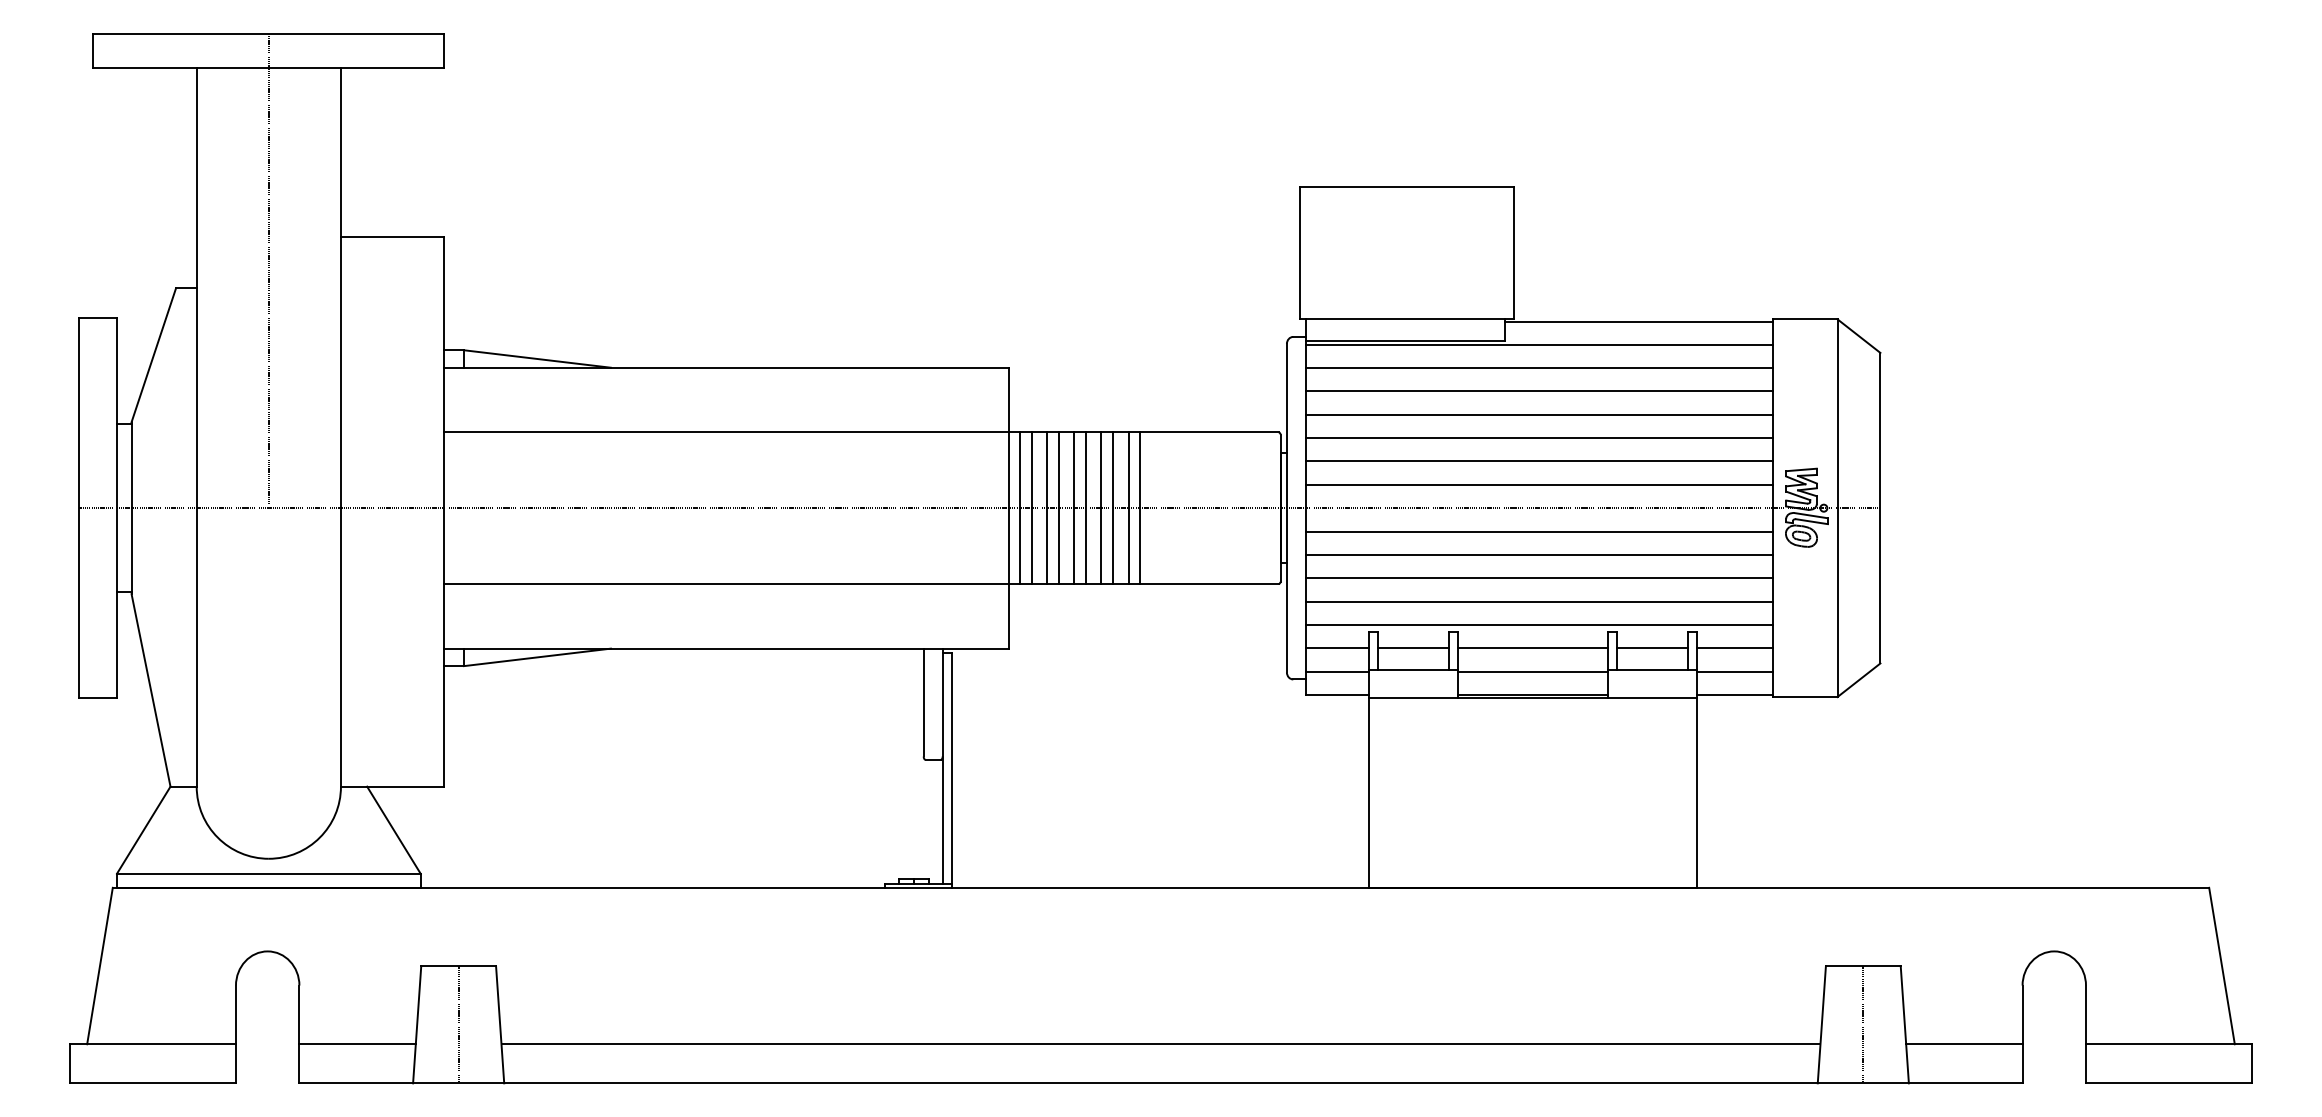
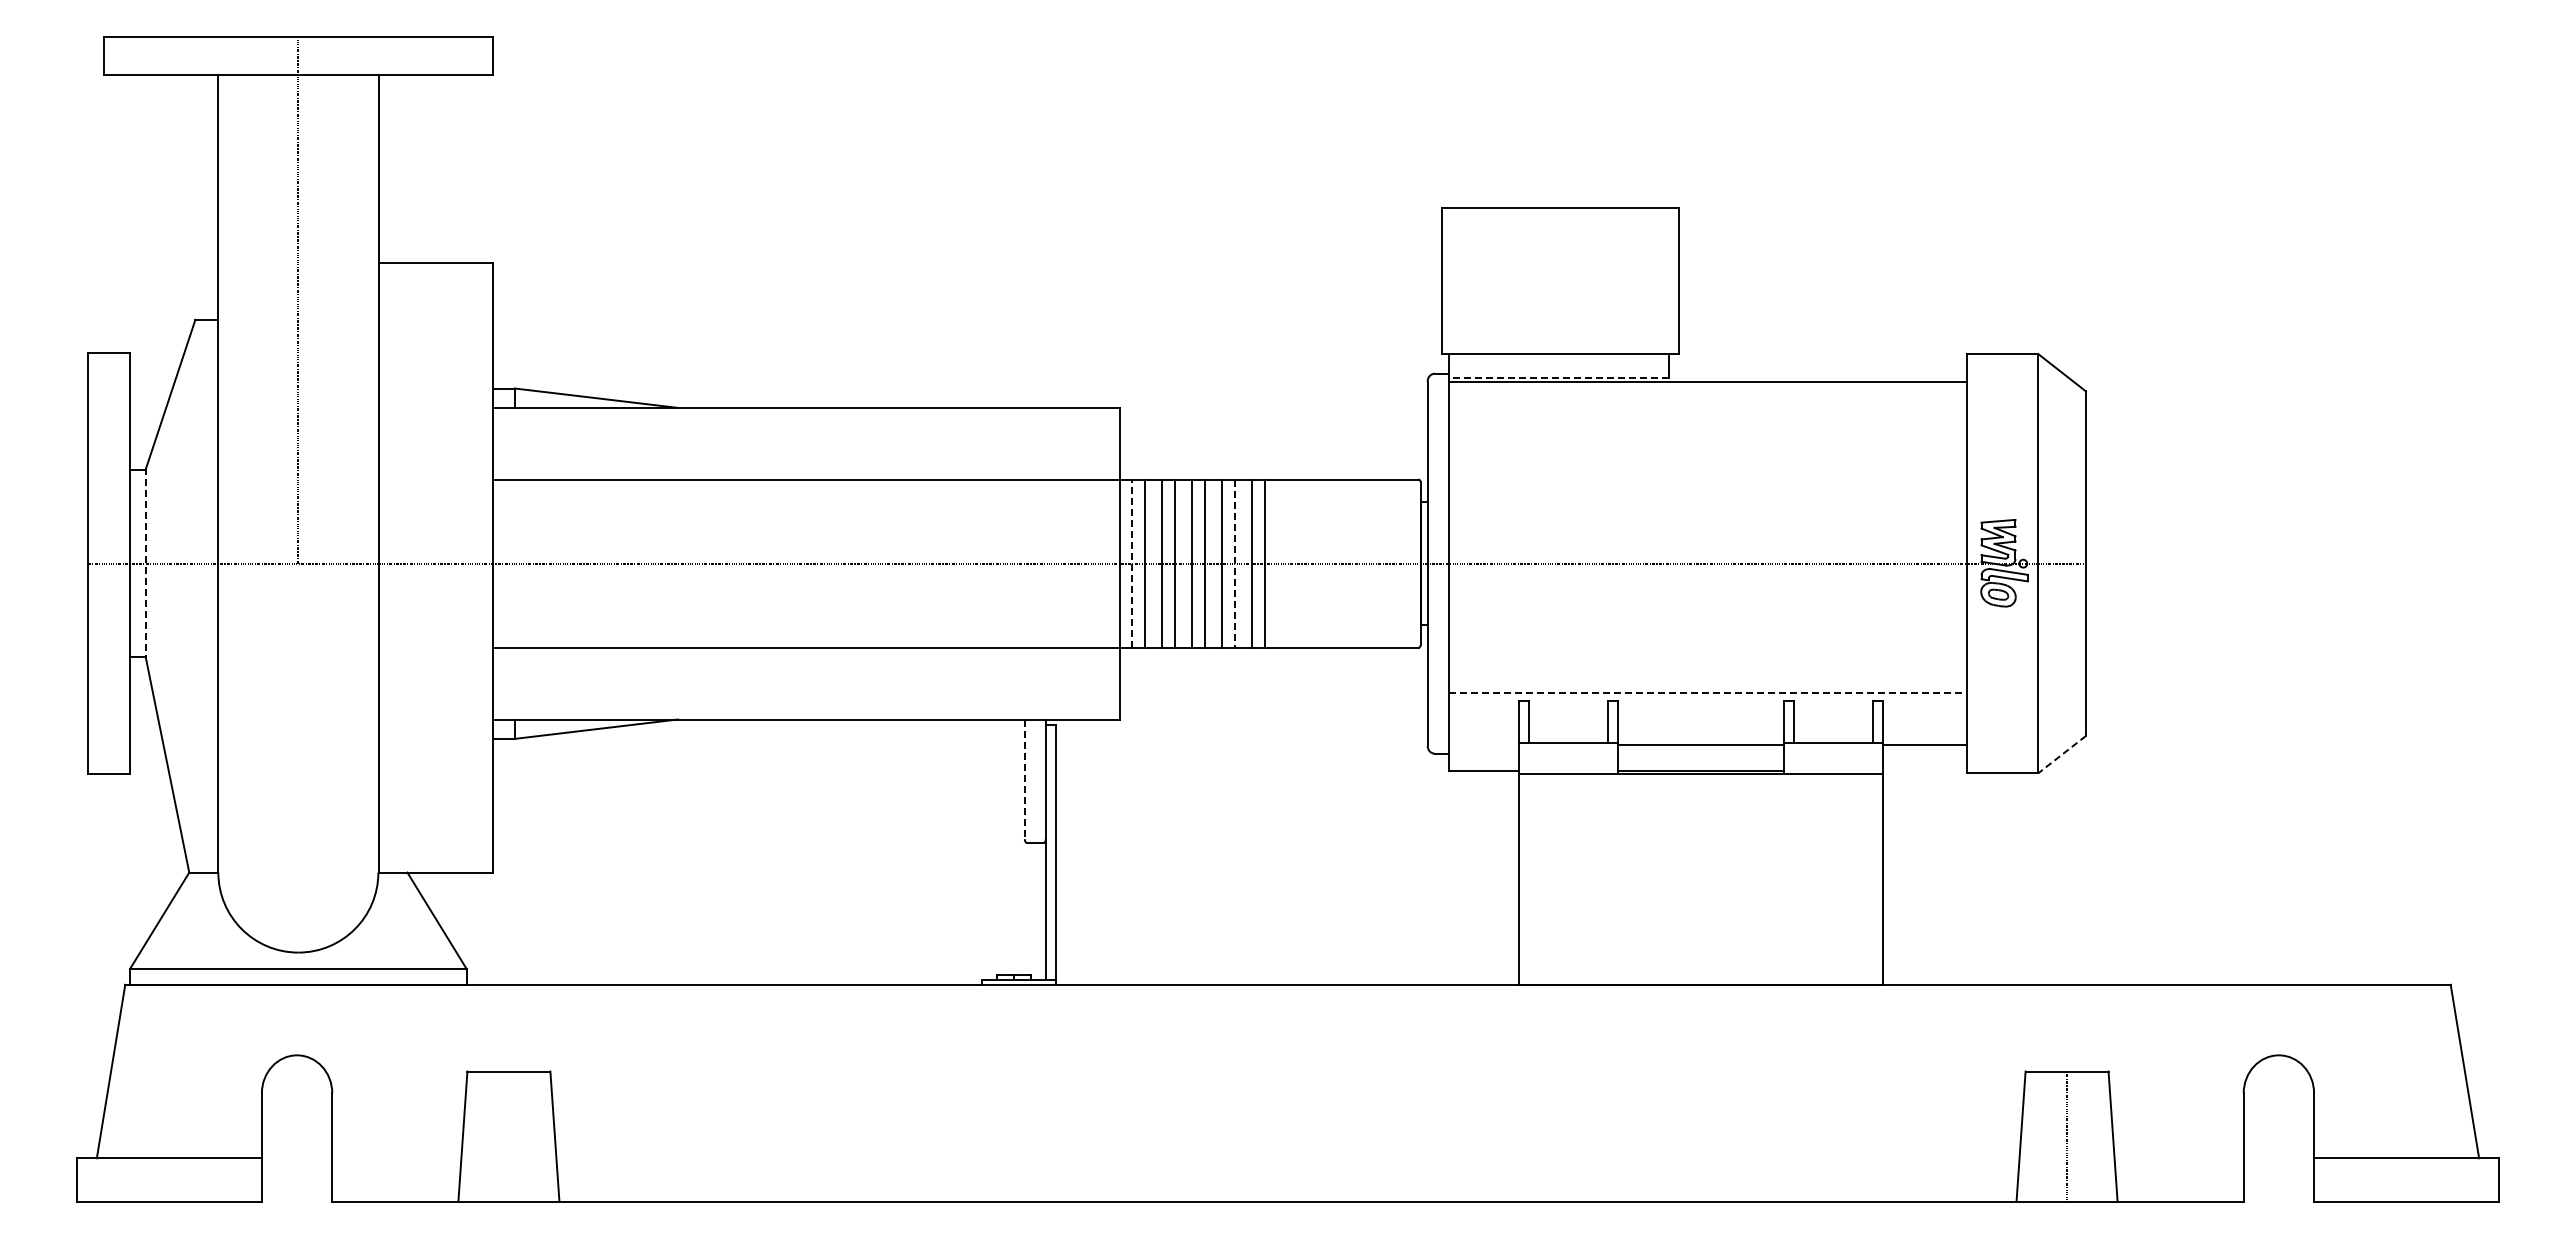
line: (1639, 321) -> (1818, 356), removed
line: (1404, 340) -> (1558, 377), solid -> dashed
line: (1540, 368) -> (1708, 408), removed
line: (1540, 391) -> (1708, 434), removed
line: (1540, 415) -> (1708, 460), removed
line: (1540, 438) -> (1708, 486), removed
line: (1540, 461) -> (1708, 511), removed
line: (1540, 484) -> (1708, 537), removed
line: (131, 508) -> (146, 564), solid -> dashed
line: (1019, 508) -> (1131, 563), solid -> dashed
line: (1112, 508) -> (1234, 564), solid -> dashed
line: (1540, 531) -> (1708, 589), removed
line: (1540, 554) -> (1708, 615), removed
line: (1540, 578) -> (1708, 641), removed
line: (1540, 601) -> (1708, 667), removed
line: (1540, 625) -> (1708, 693), solid -> dashed
line: (1337, 648) -> (1483, 719), removed
line: (1412, 648) -> (1567, 719), removed
line: (1532, 648) -> (1700, 719), removed
line: (1651, 648) -> (1832, 719), removed
line: (1734, 648) -> (1924, 719), removed
line: (1337, 671) -> (1483, 744), removed
line: (1858, 680) -> (2061, 754), solid -> dashed
line: (1734, 694) -> (1924, 770), removed
line: (923, 702) -> (1024, 779), solid -> dashed
line: (458, 1024) -> (508, 1136), removed
line: (357, 1044) -> (396, 1158), removed
line: (1160, 1044) -> (1287, 1158), removed
line: (1963, 1044) -> (2178, 1158), removed

